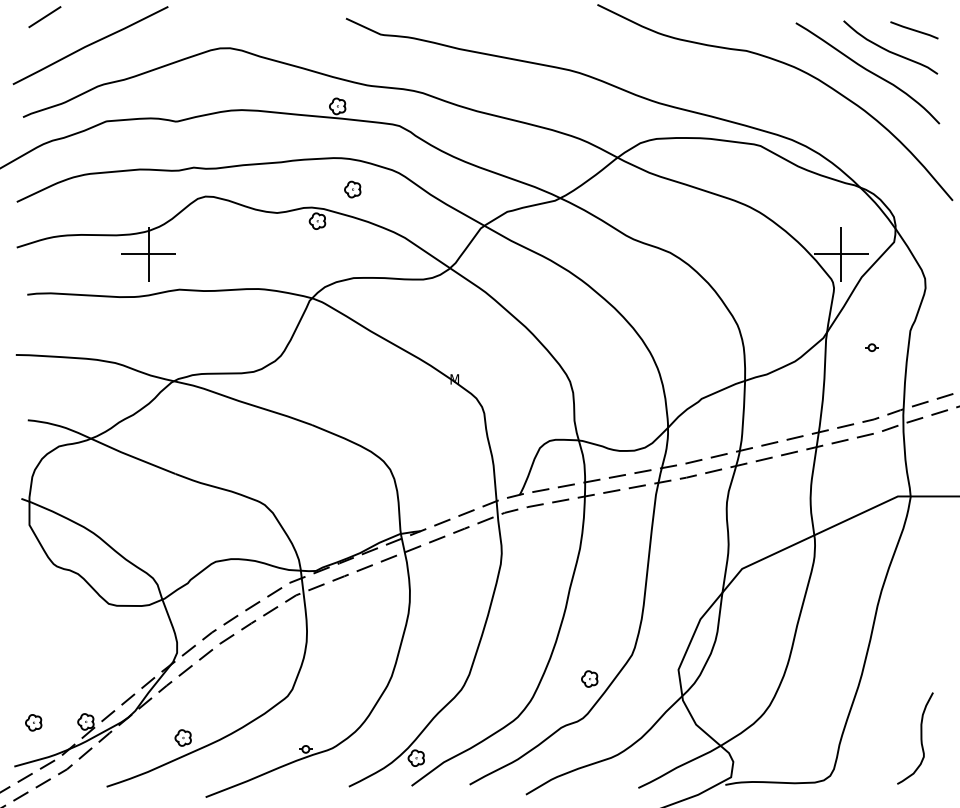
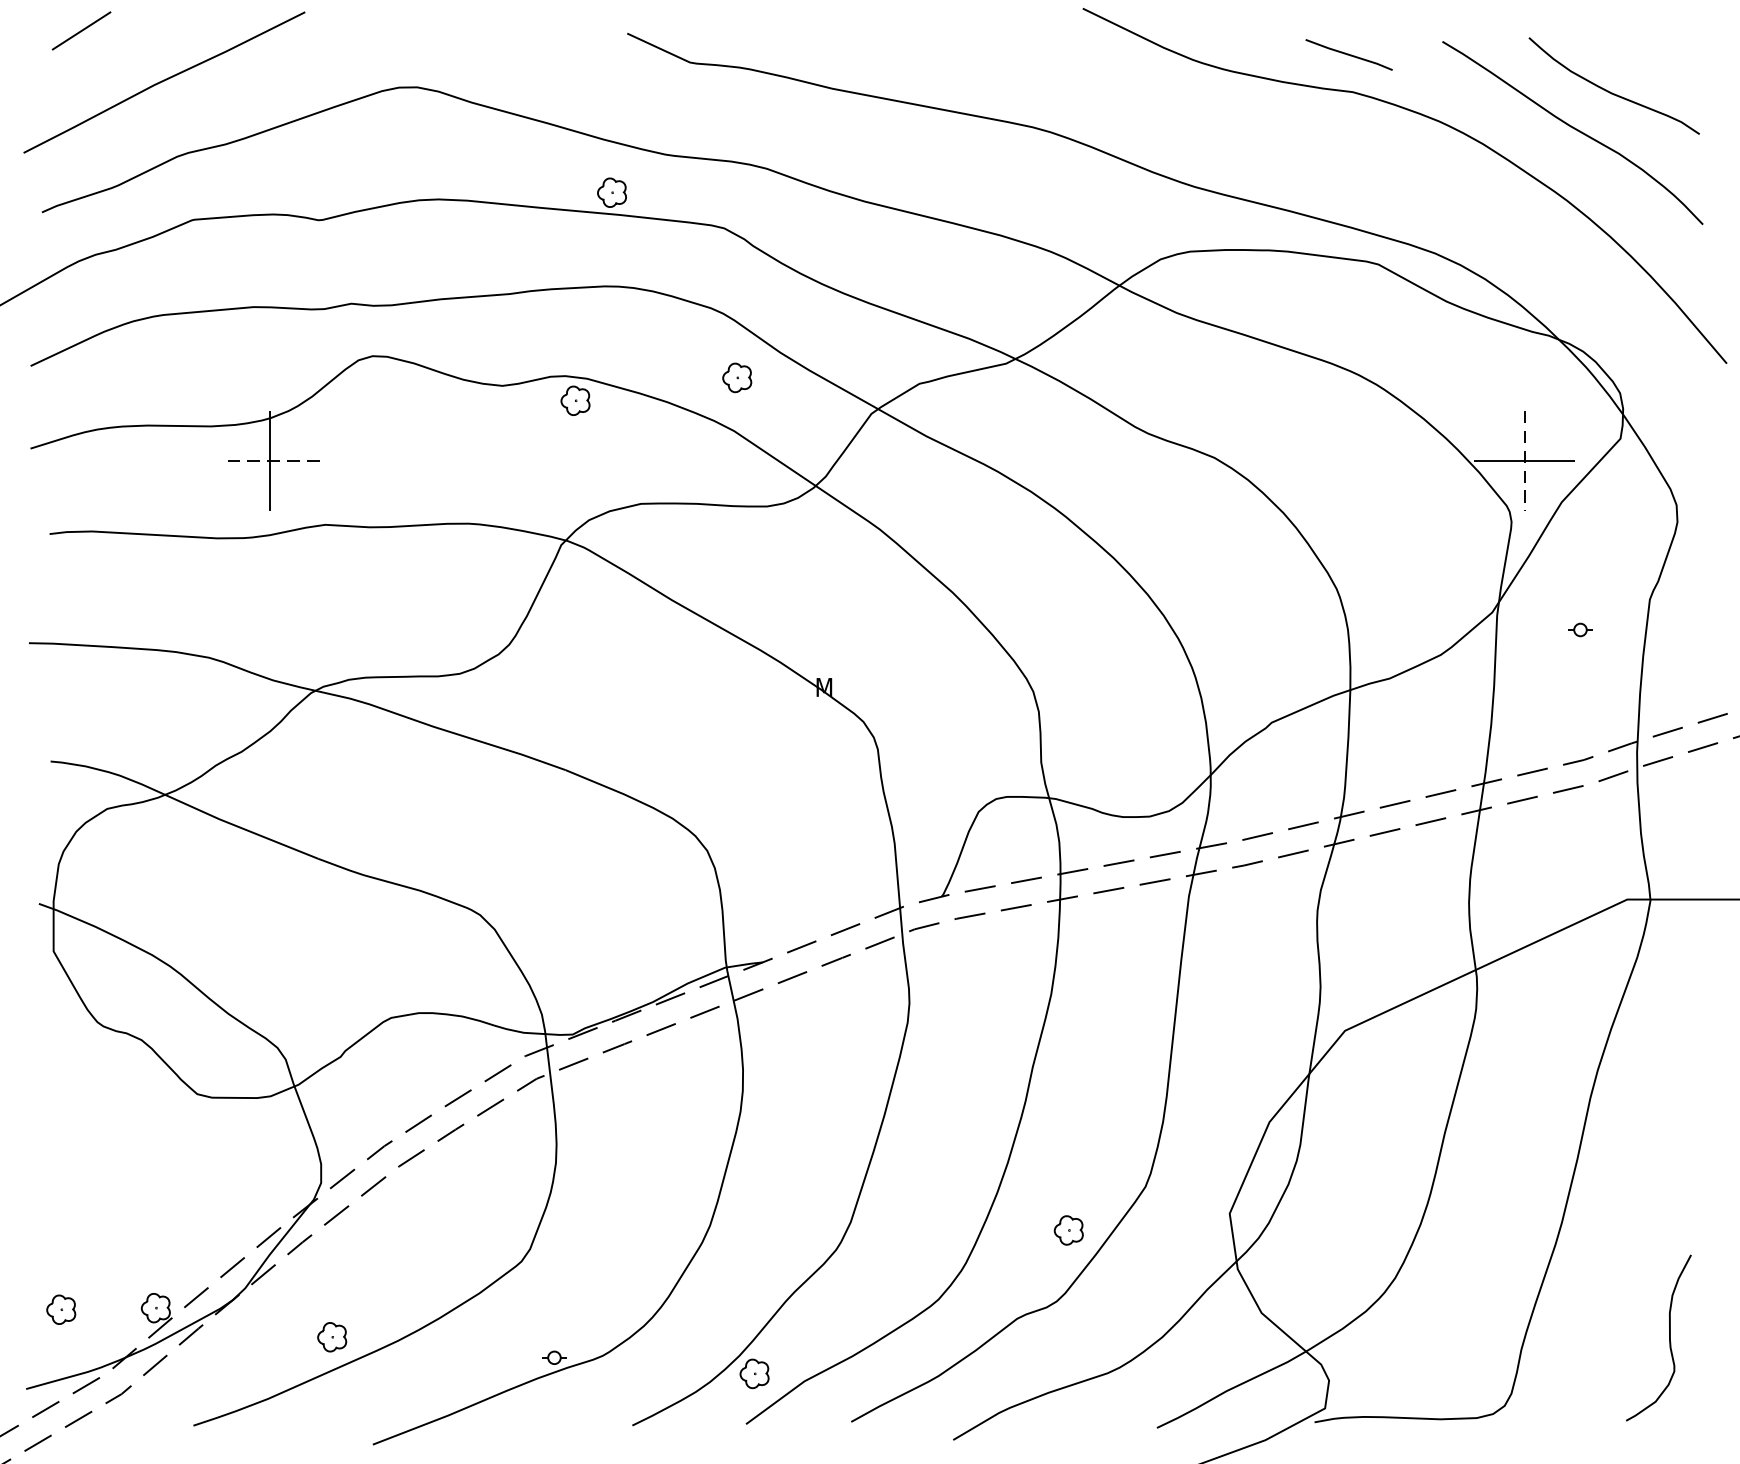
line: (914, 30) -> (1349, 55), moved
part: (352, 189) -> (736, 377), moved
line: (148, 254) -> (269, 461), solid -> dashed
line: (841, 254) -> (1525, 461), solid -> dashed

